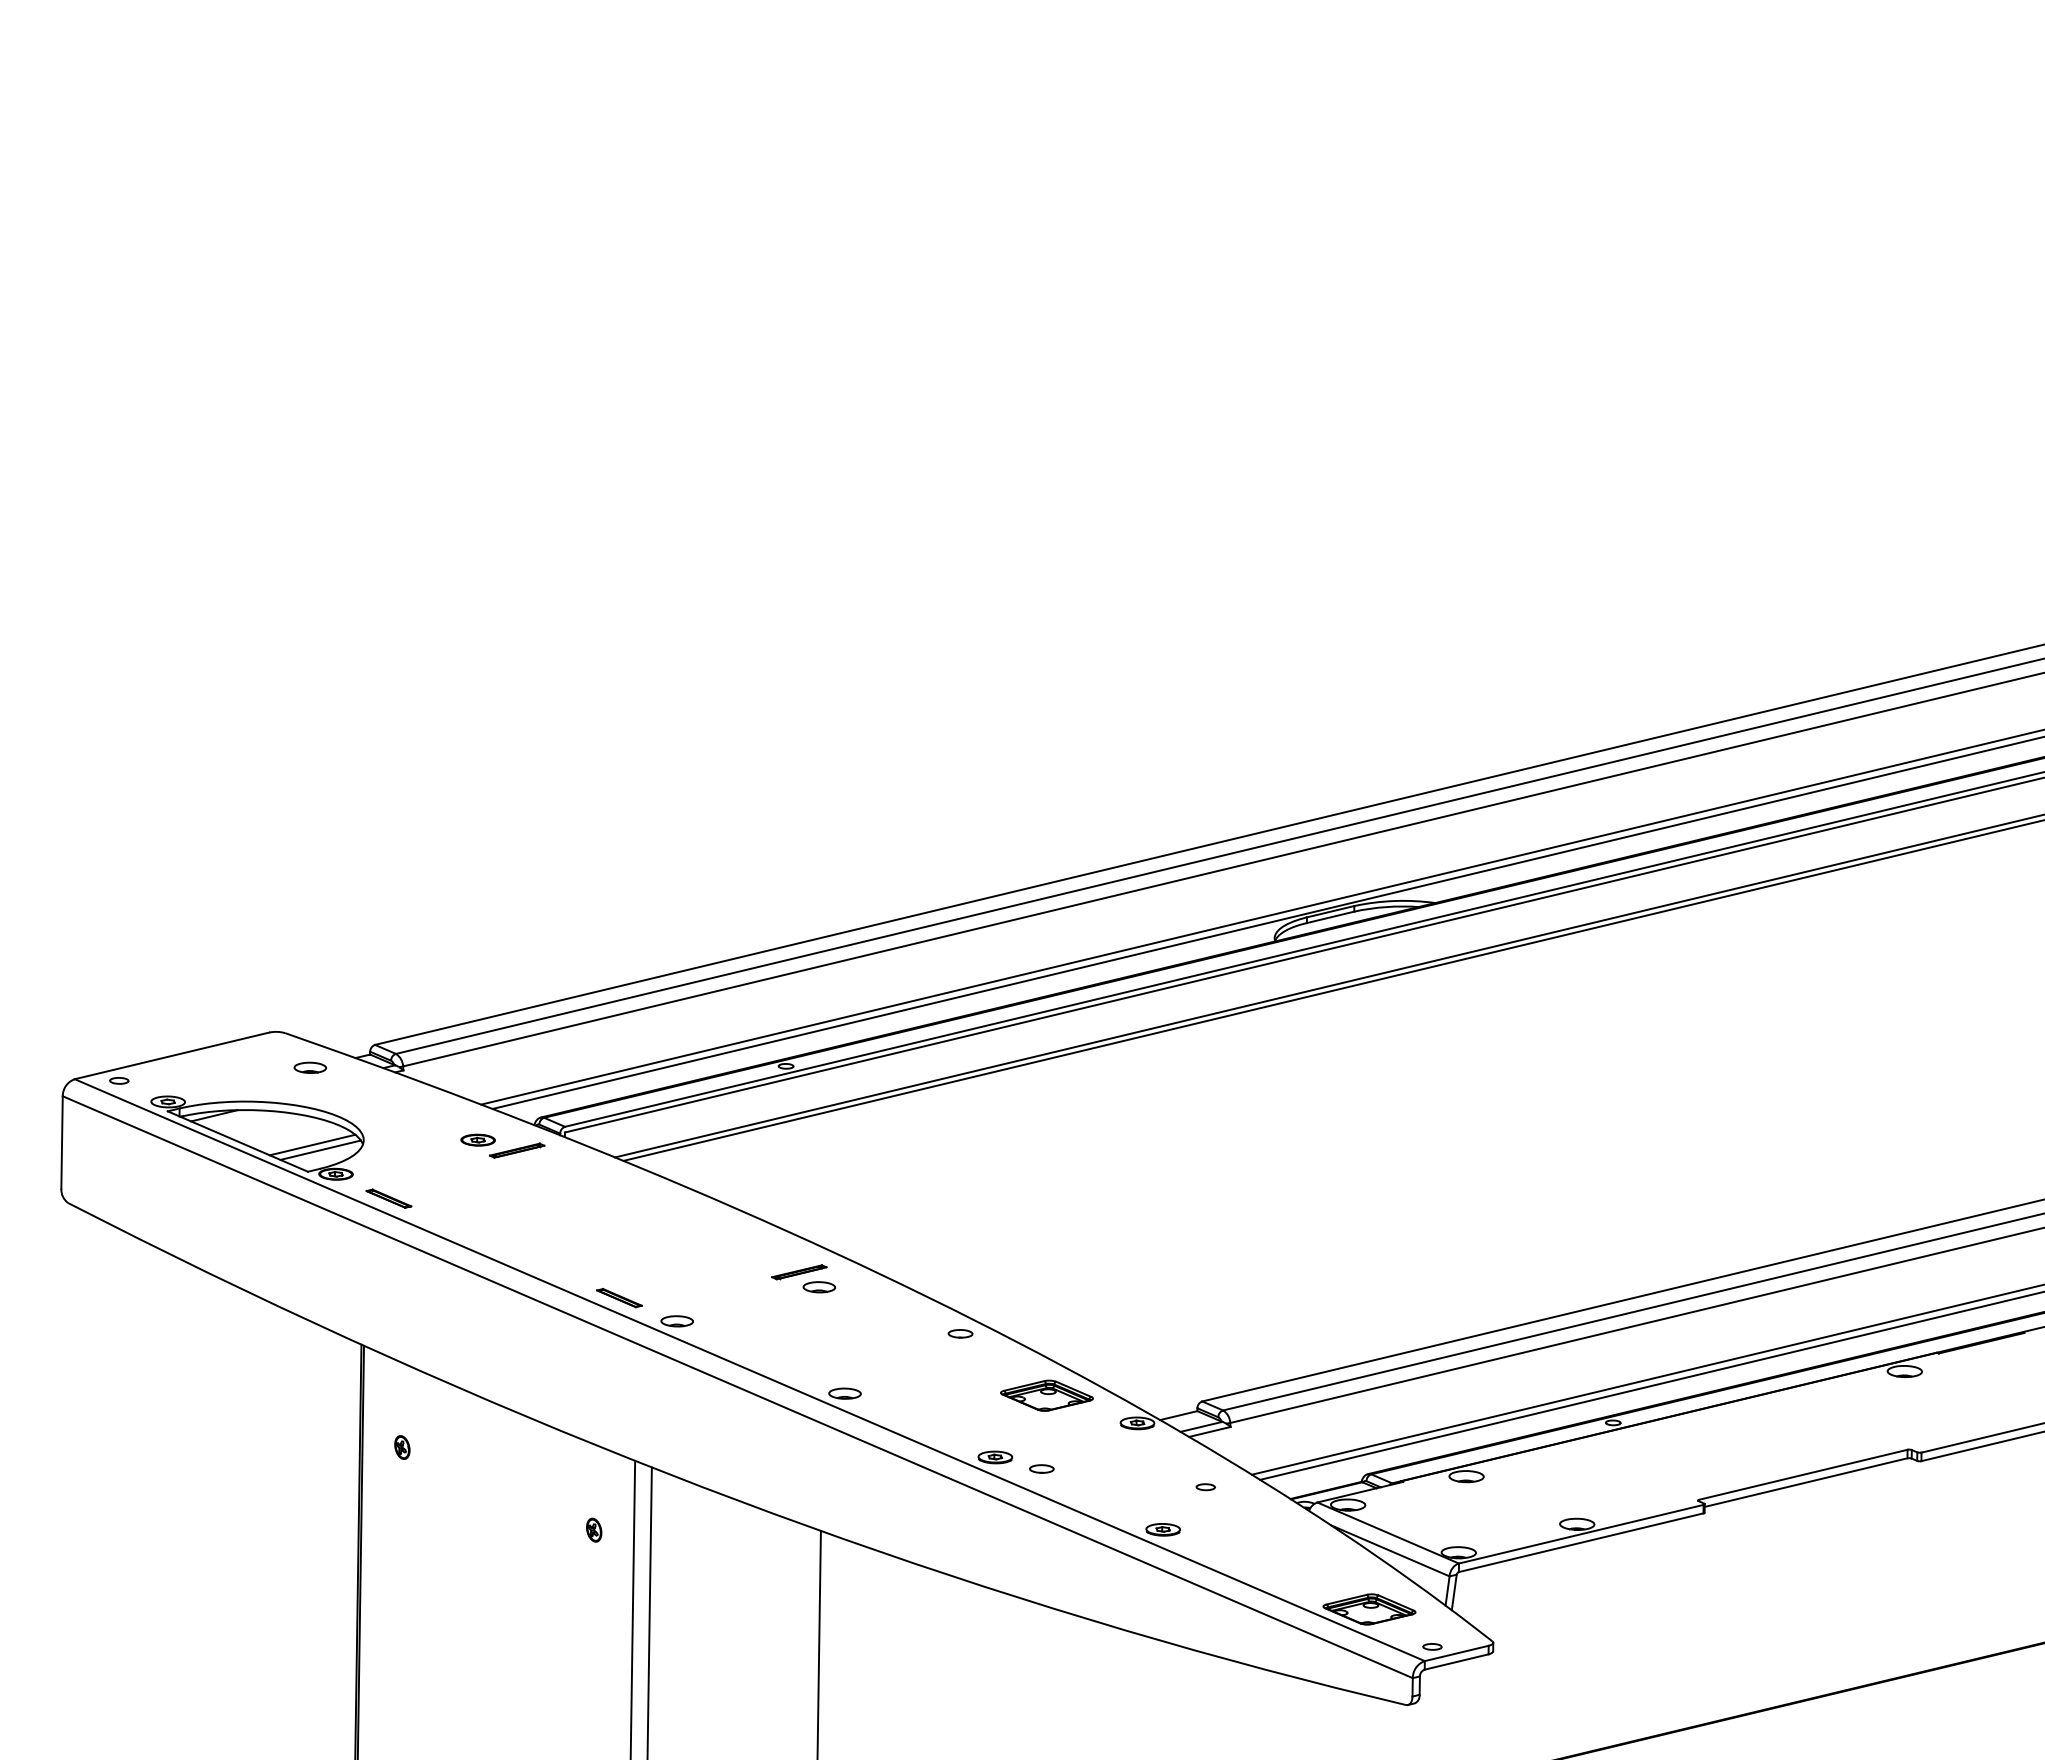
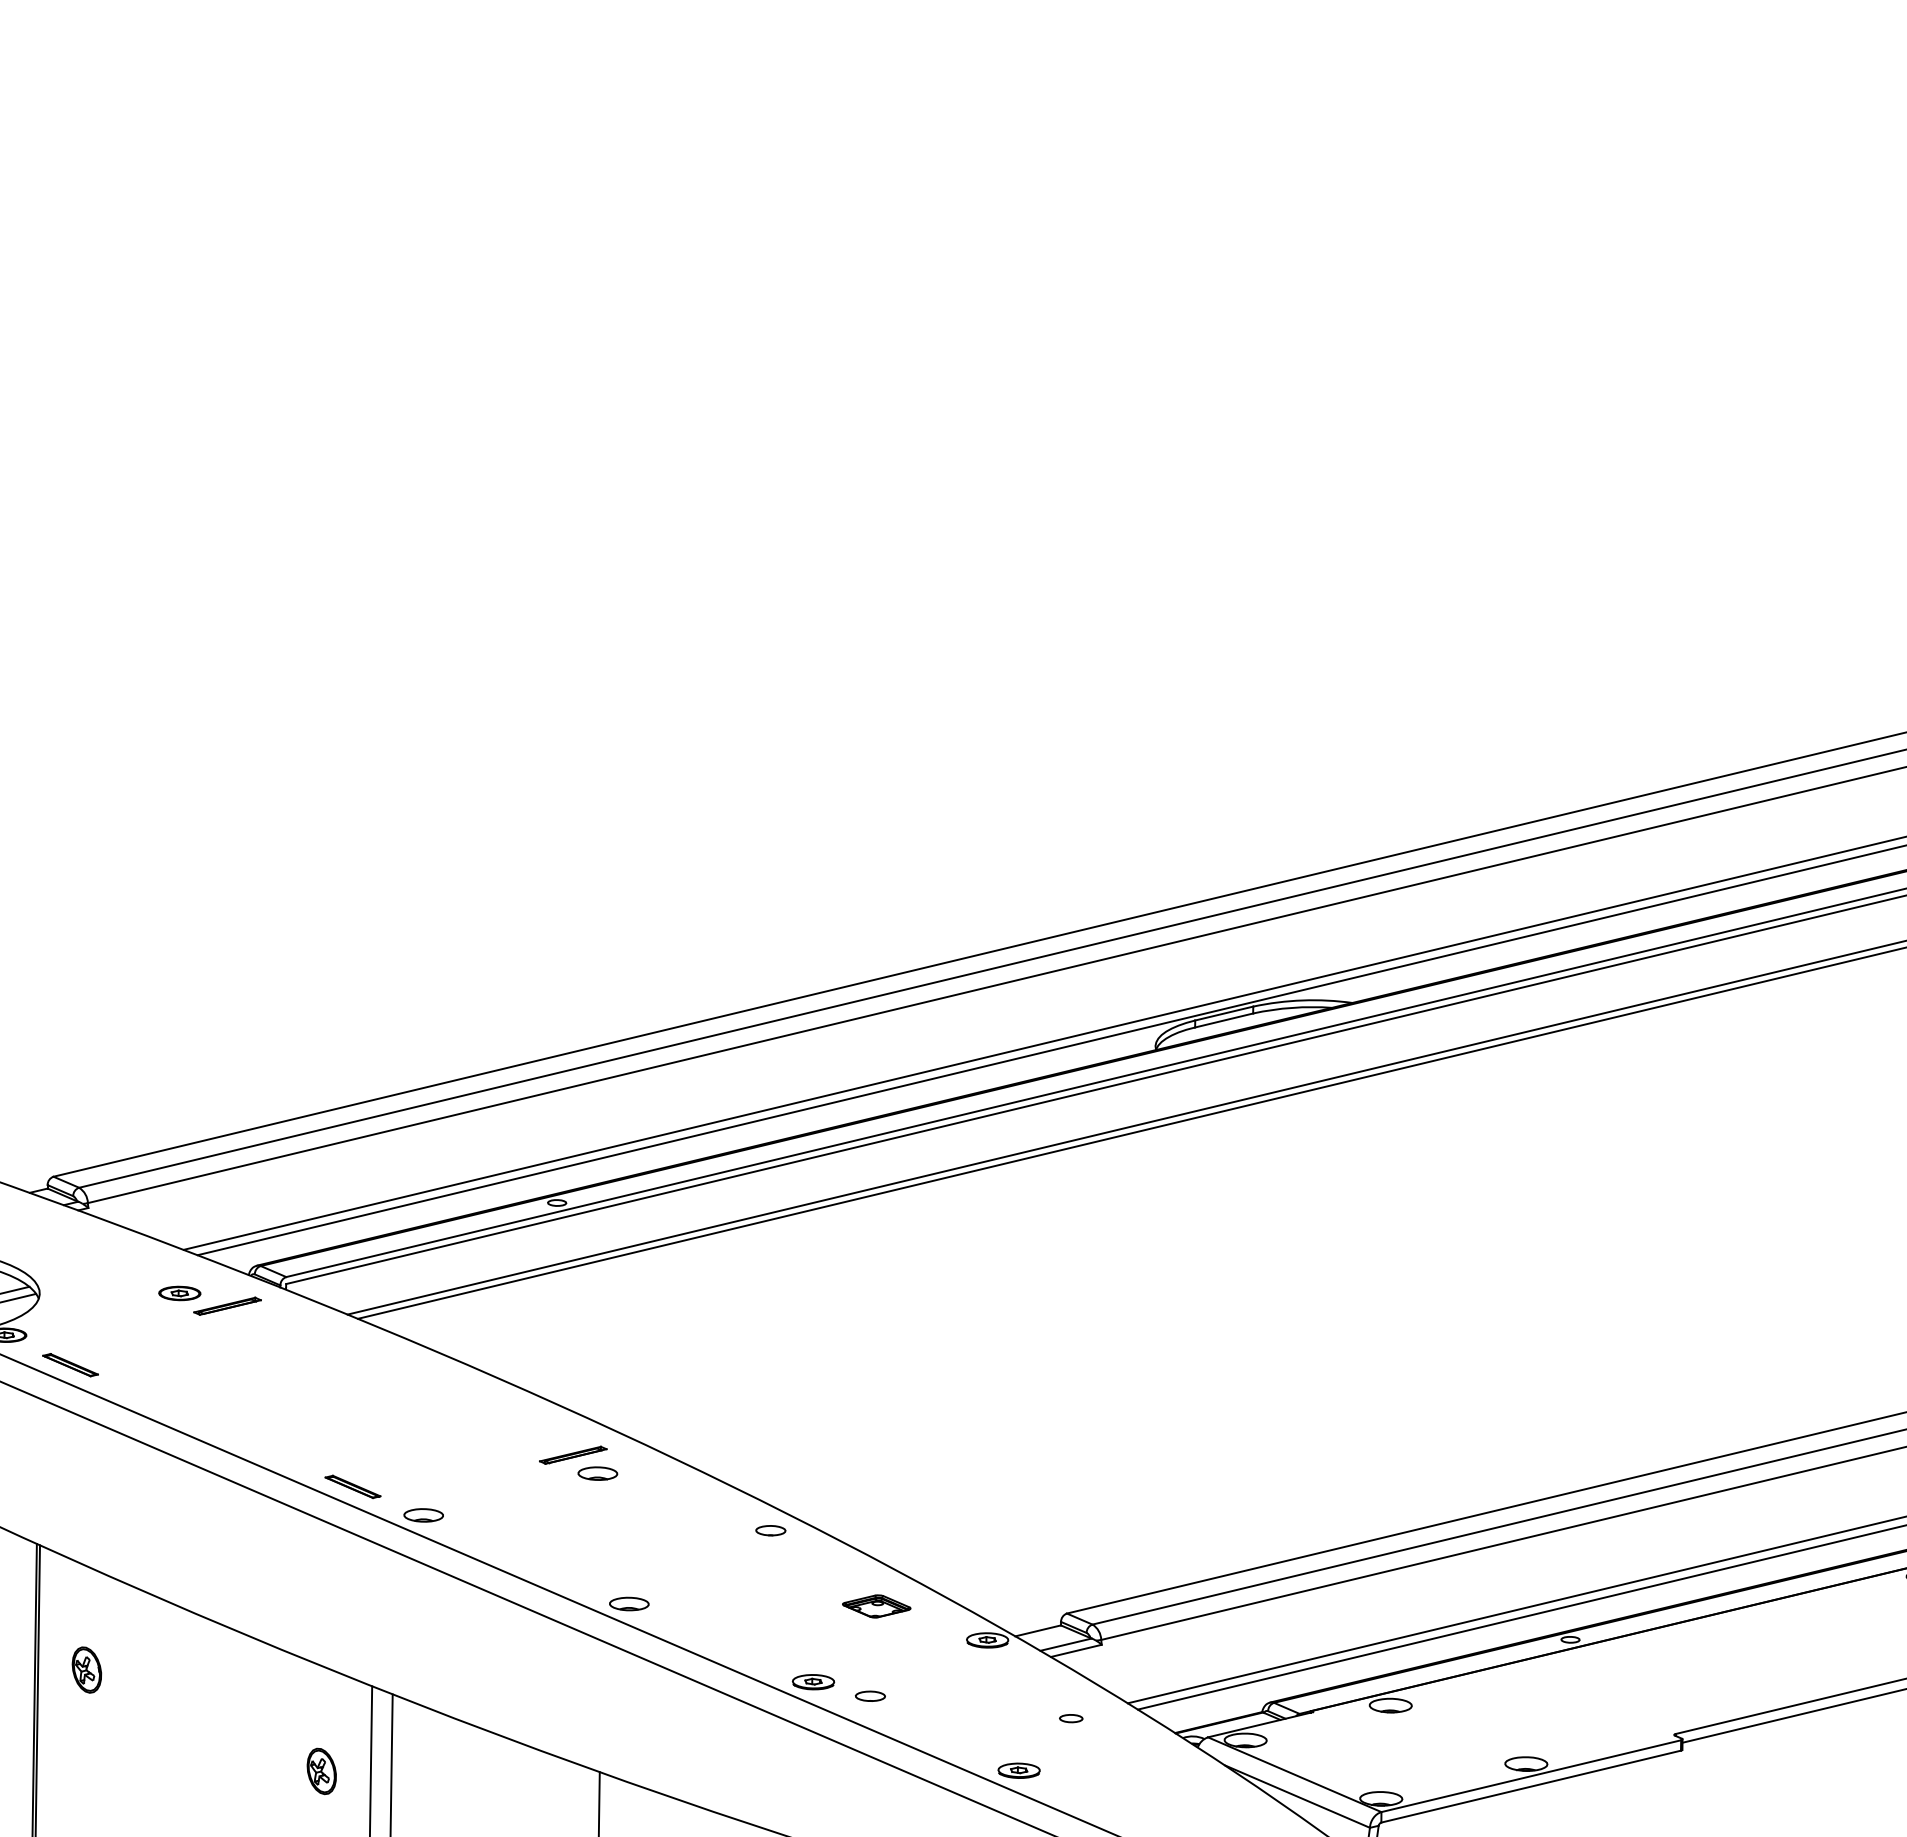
part: (1046, 1395) -> (876, 1606), size x0.6
part: (402, 1447) -> (87, 1669), size x1.6
part: (594, 1529) -> (322, 1770), size x1.6

